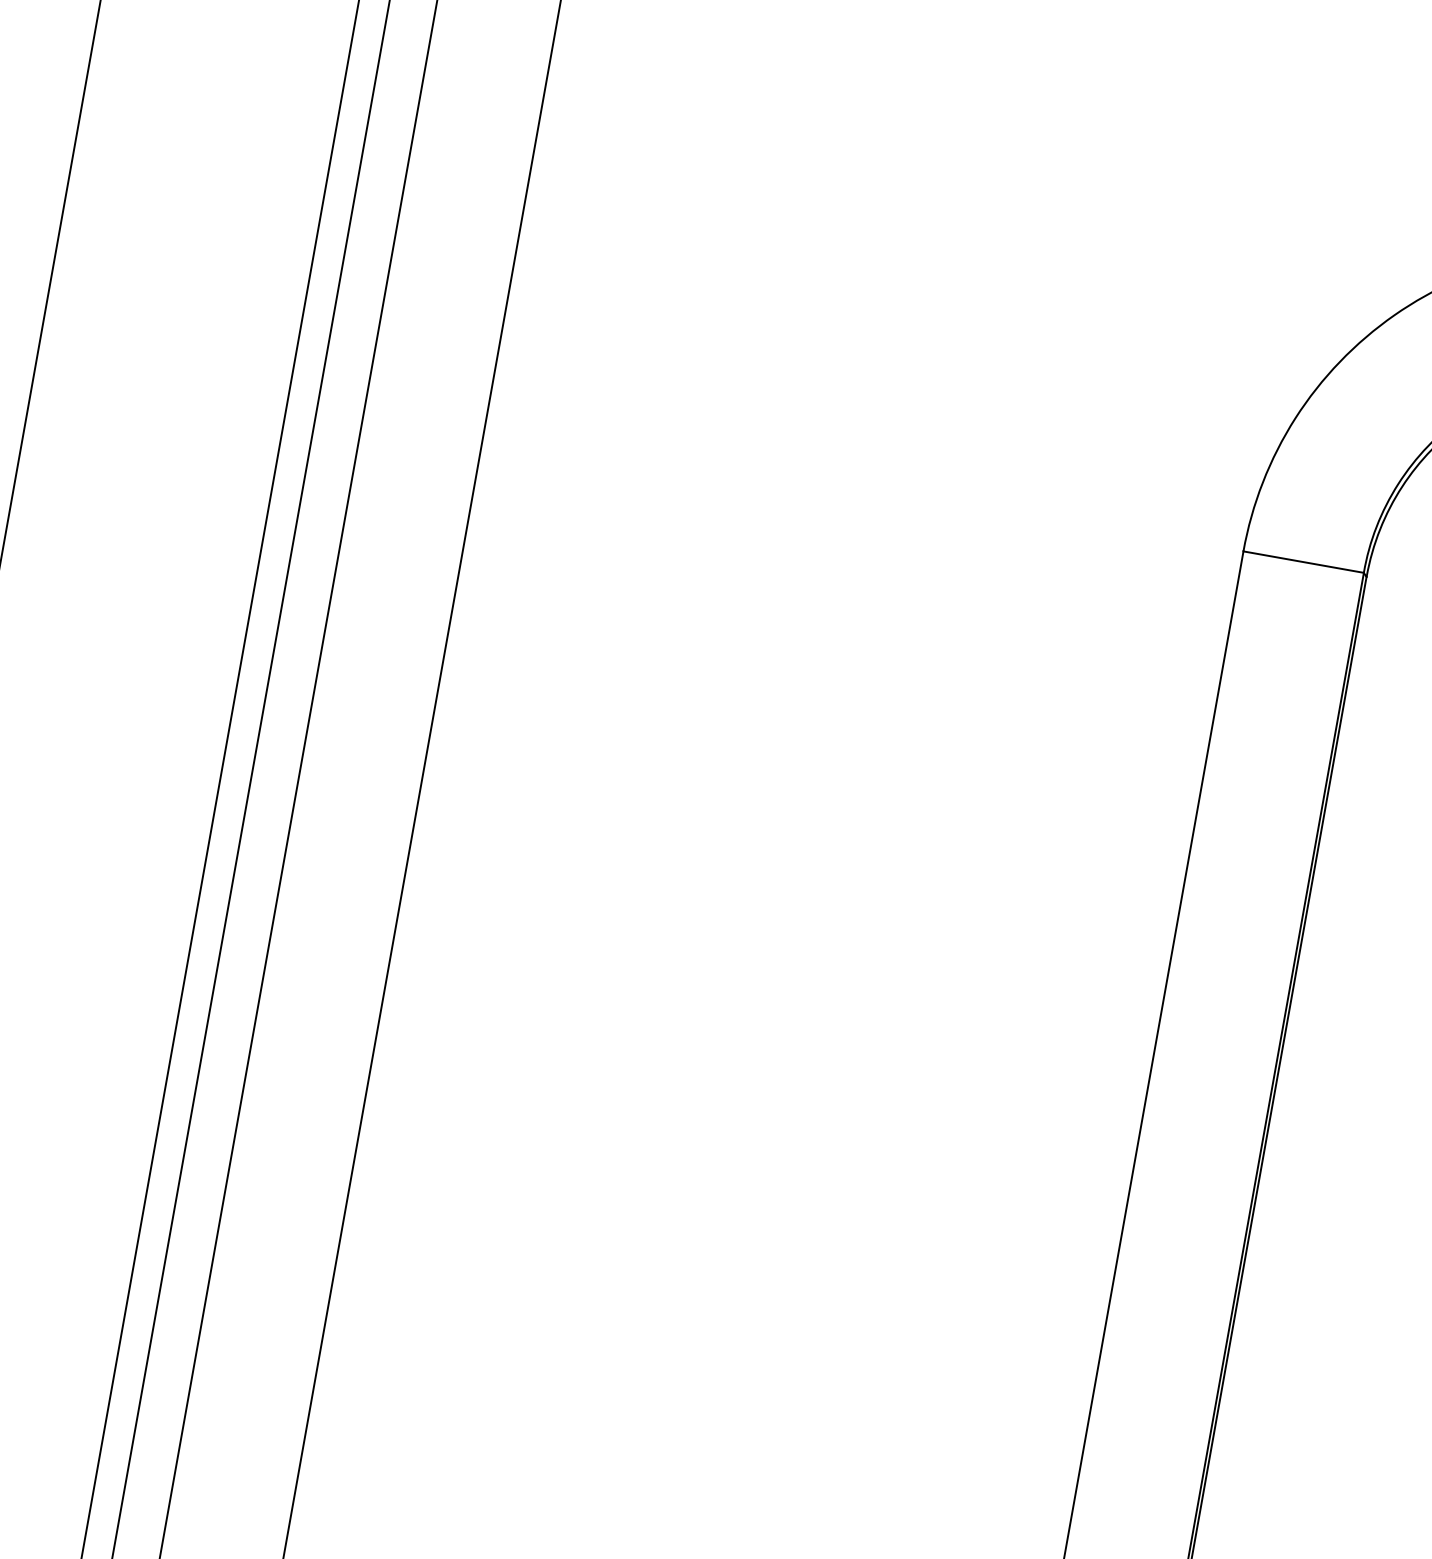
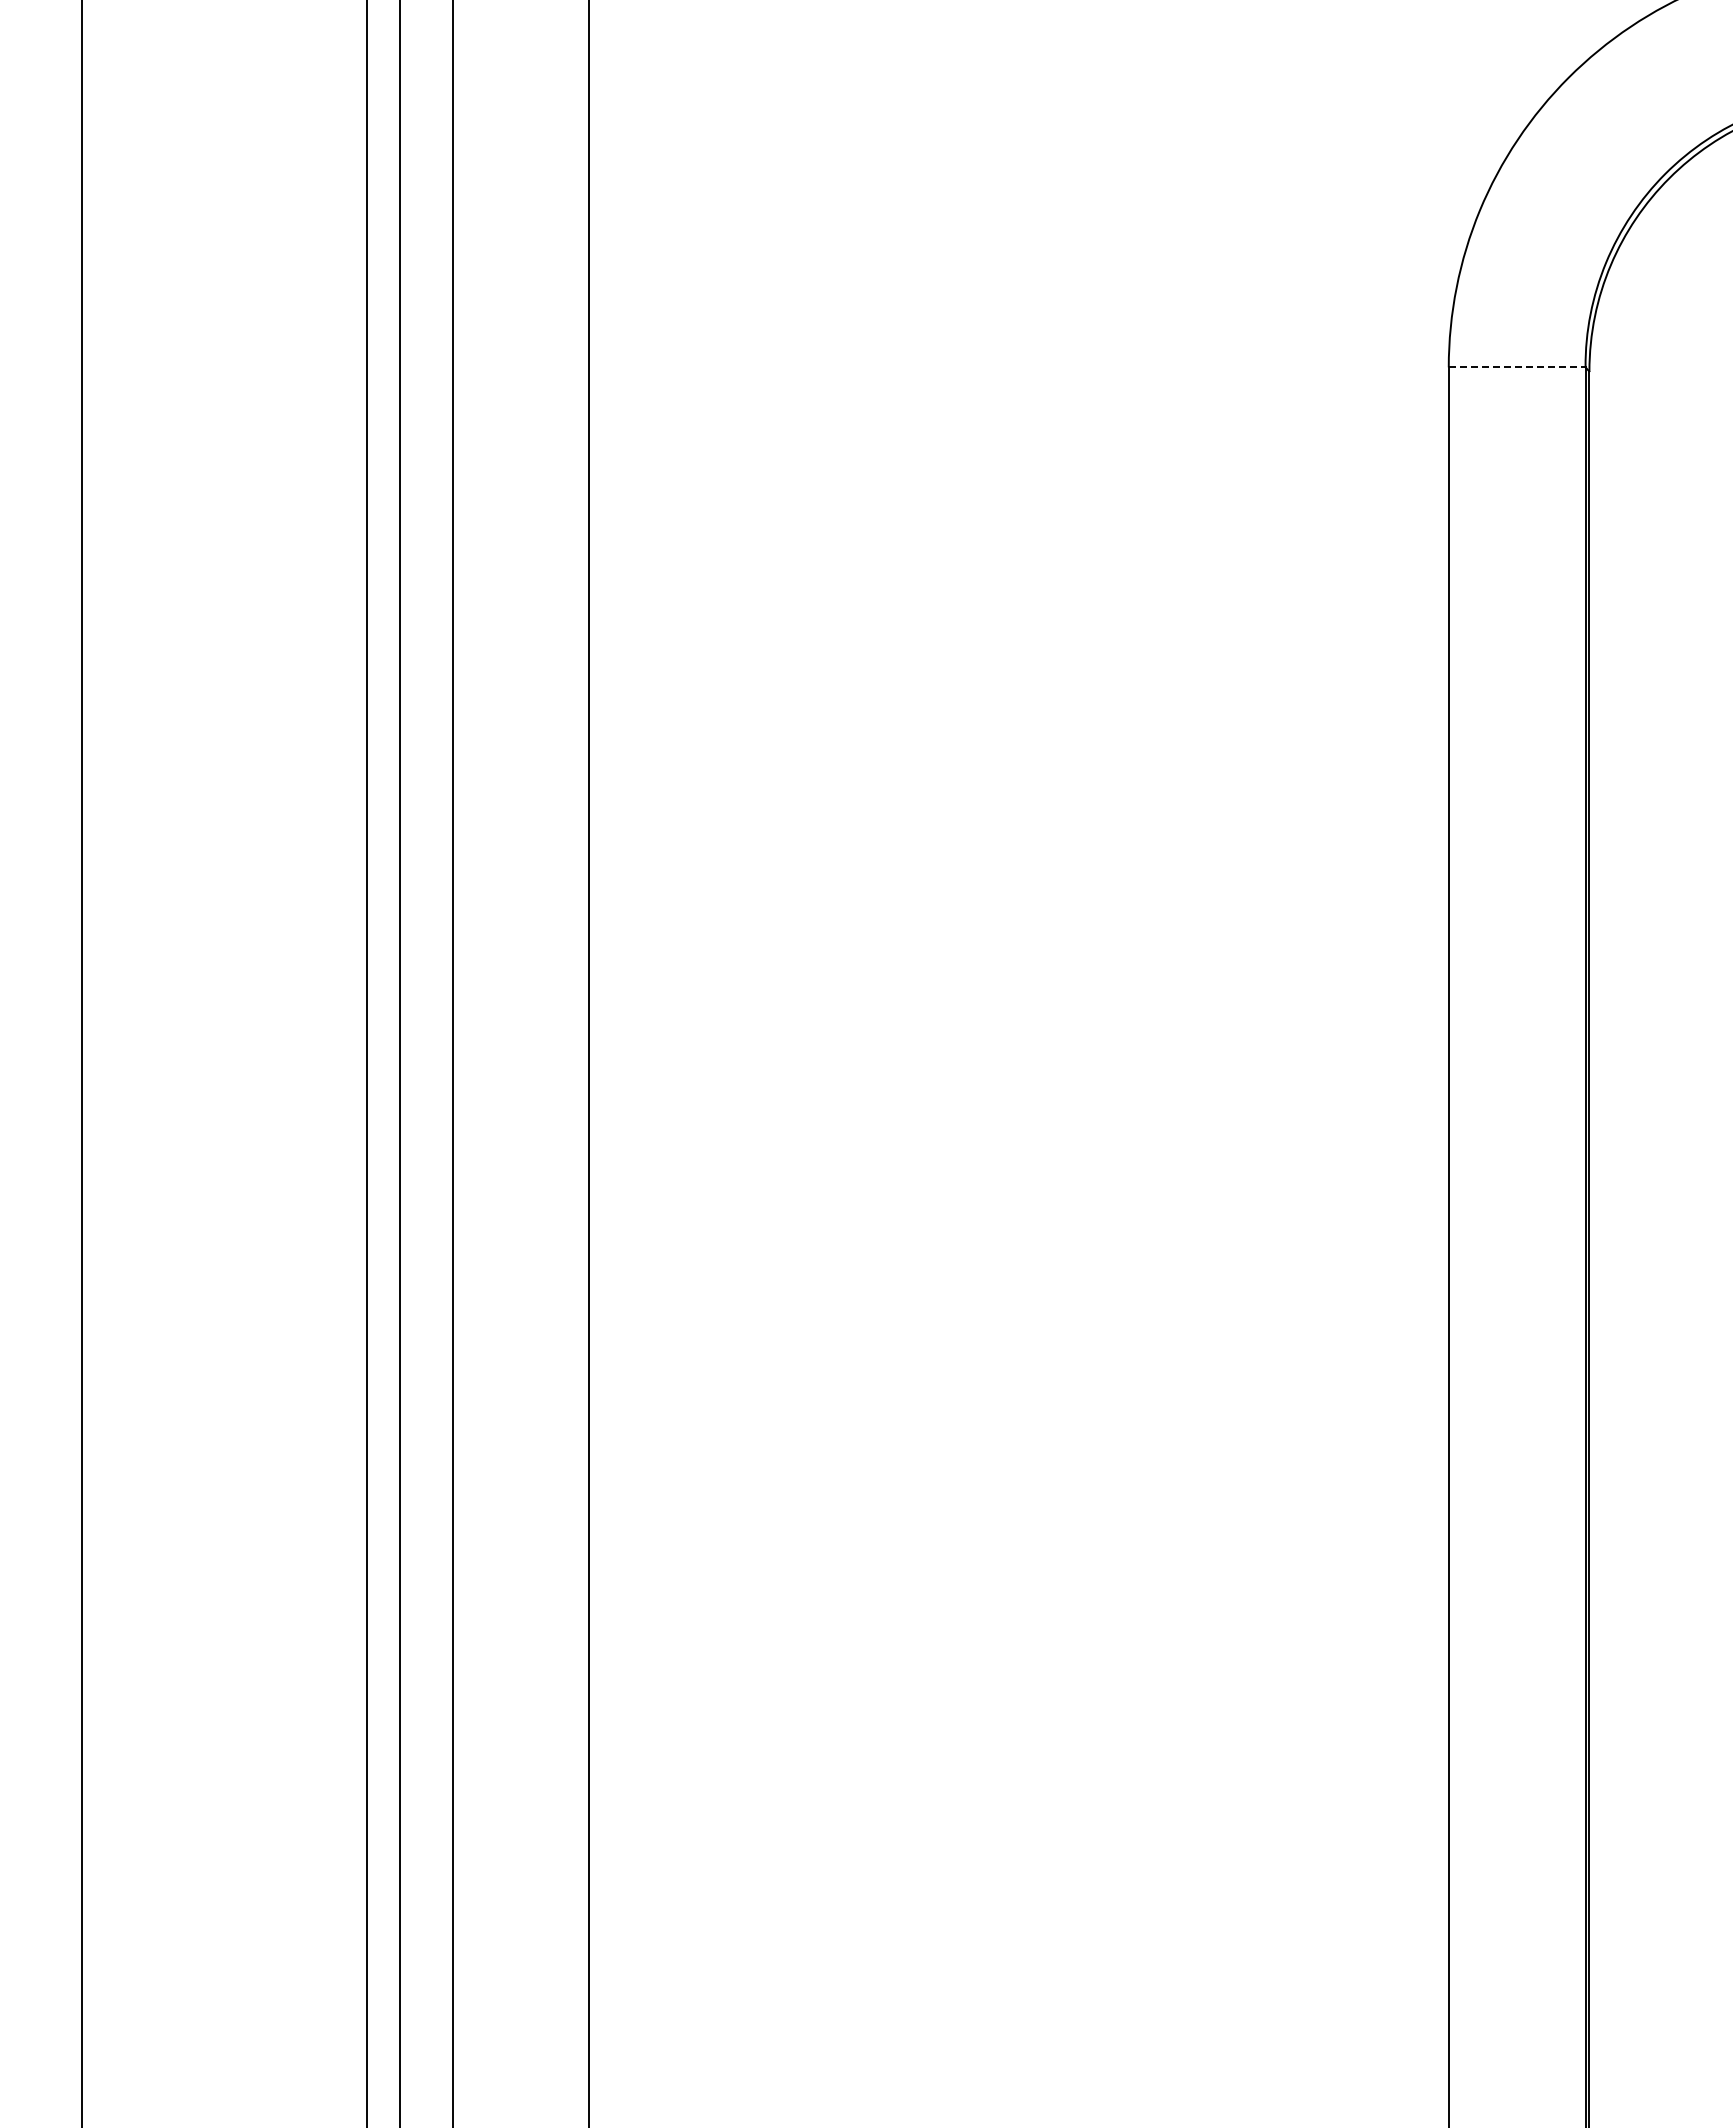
line: (1303, 562) -> (1517, 367), solid -> dashed

